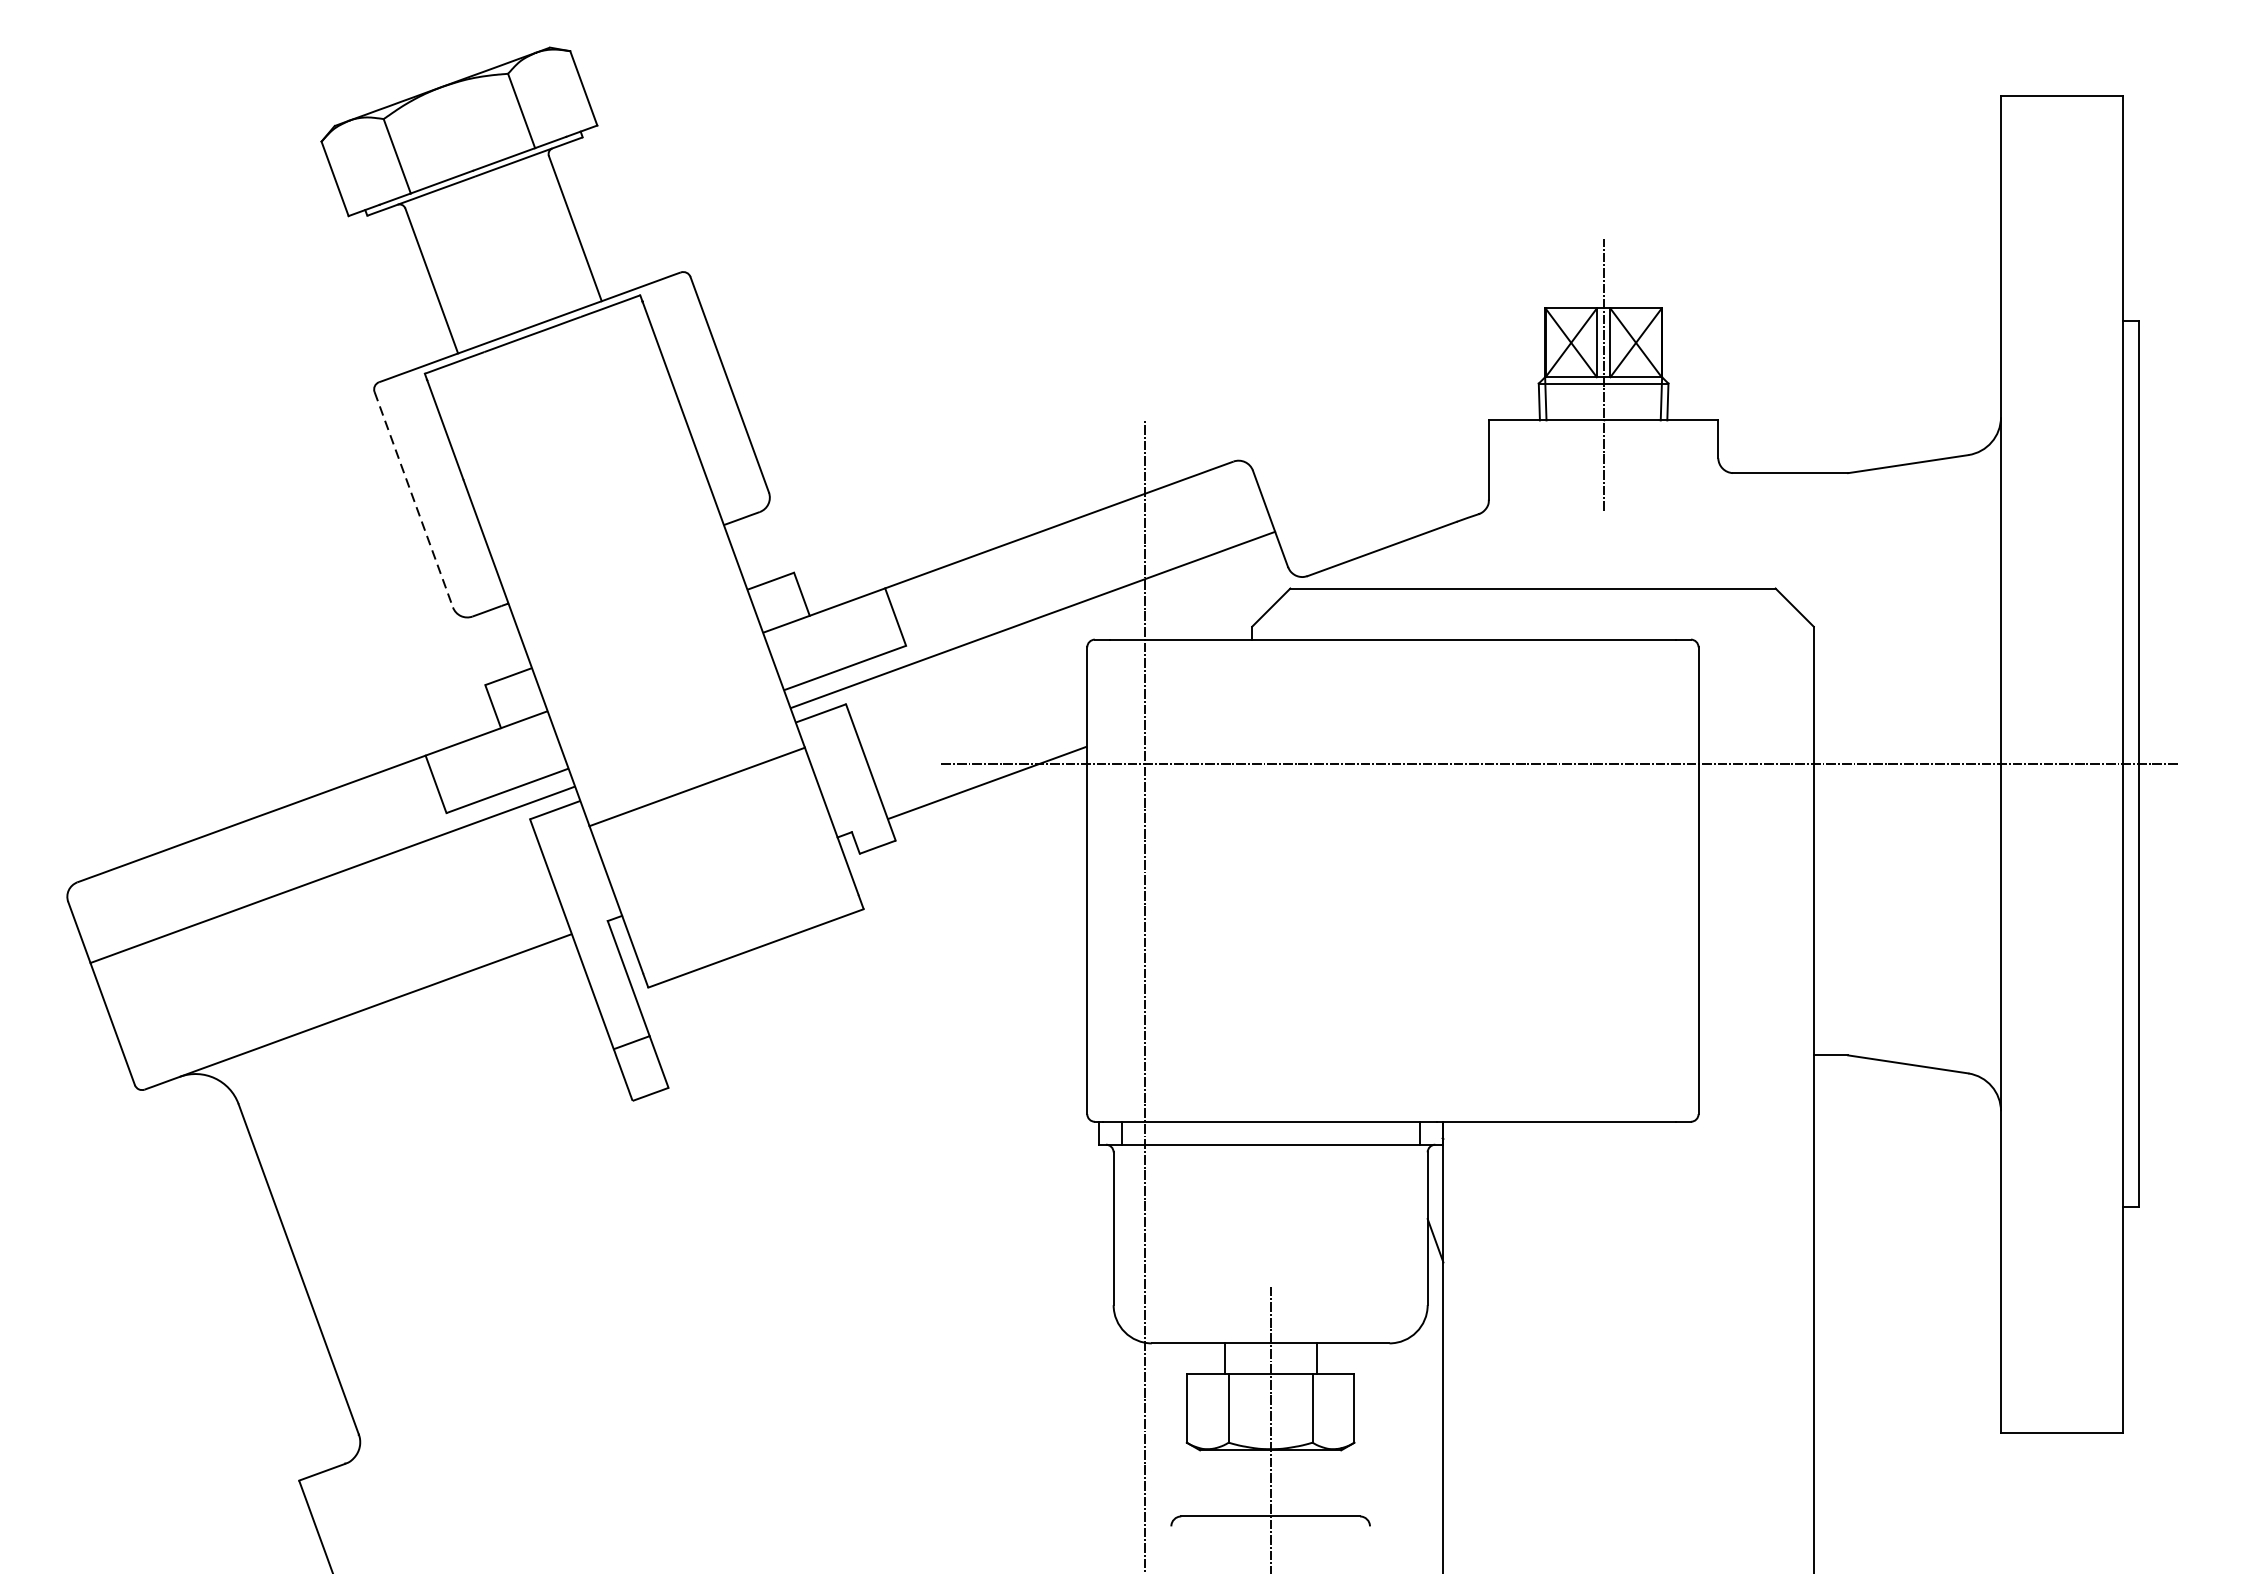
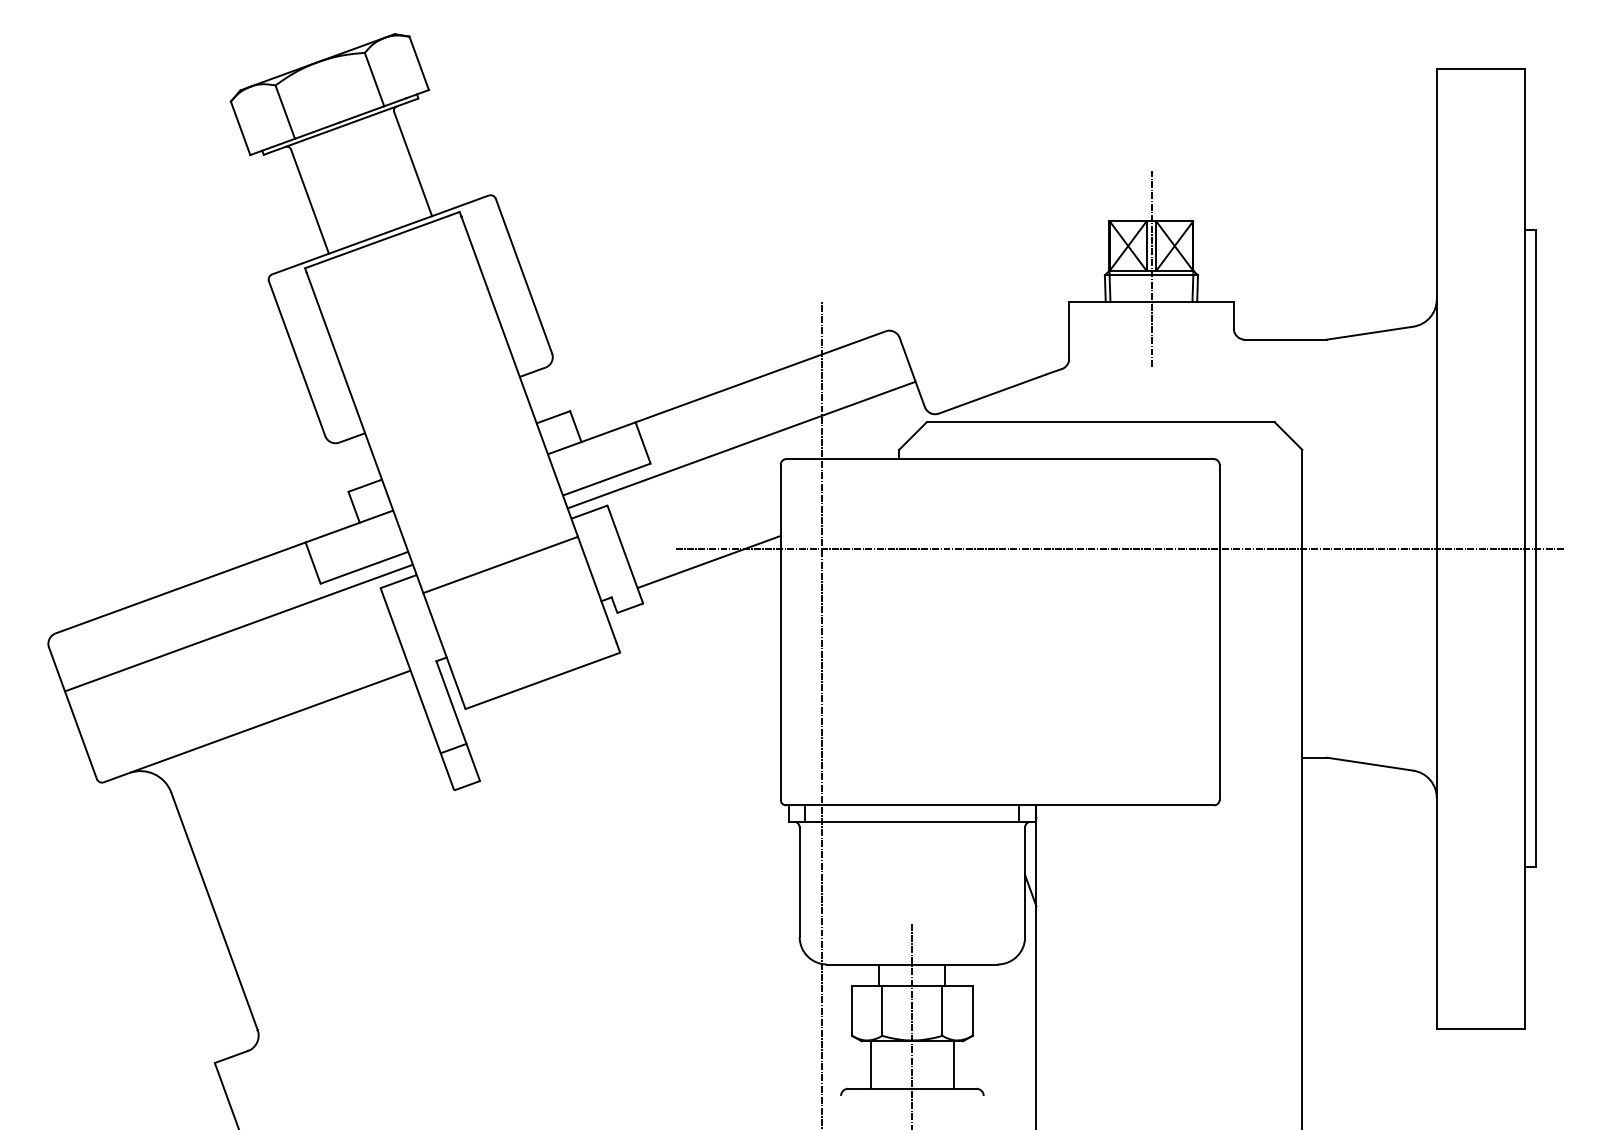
line: (414, 500) -> (297, 359), dashed -> solid
line: (1213, 1482) -> (871, 1064), added
line: (1327, 1482) -> (953, 1064), added

